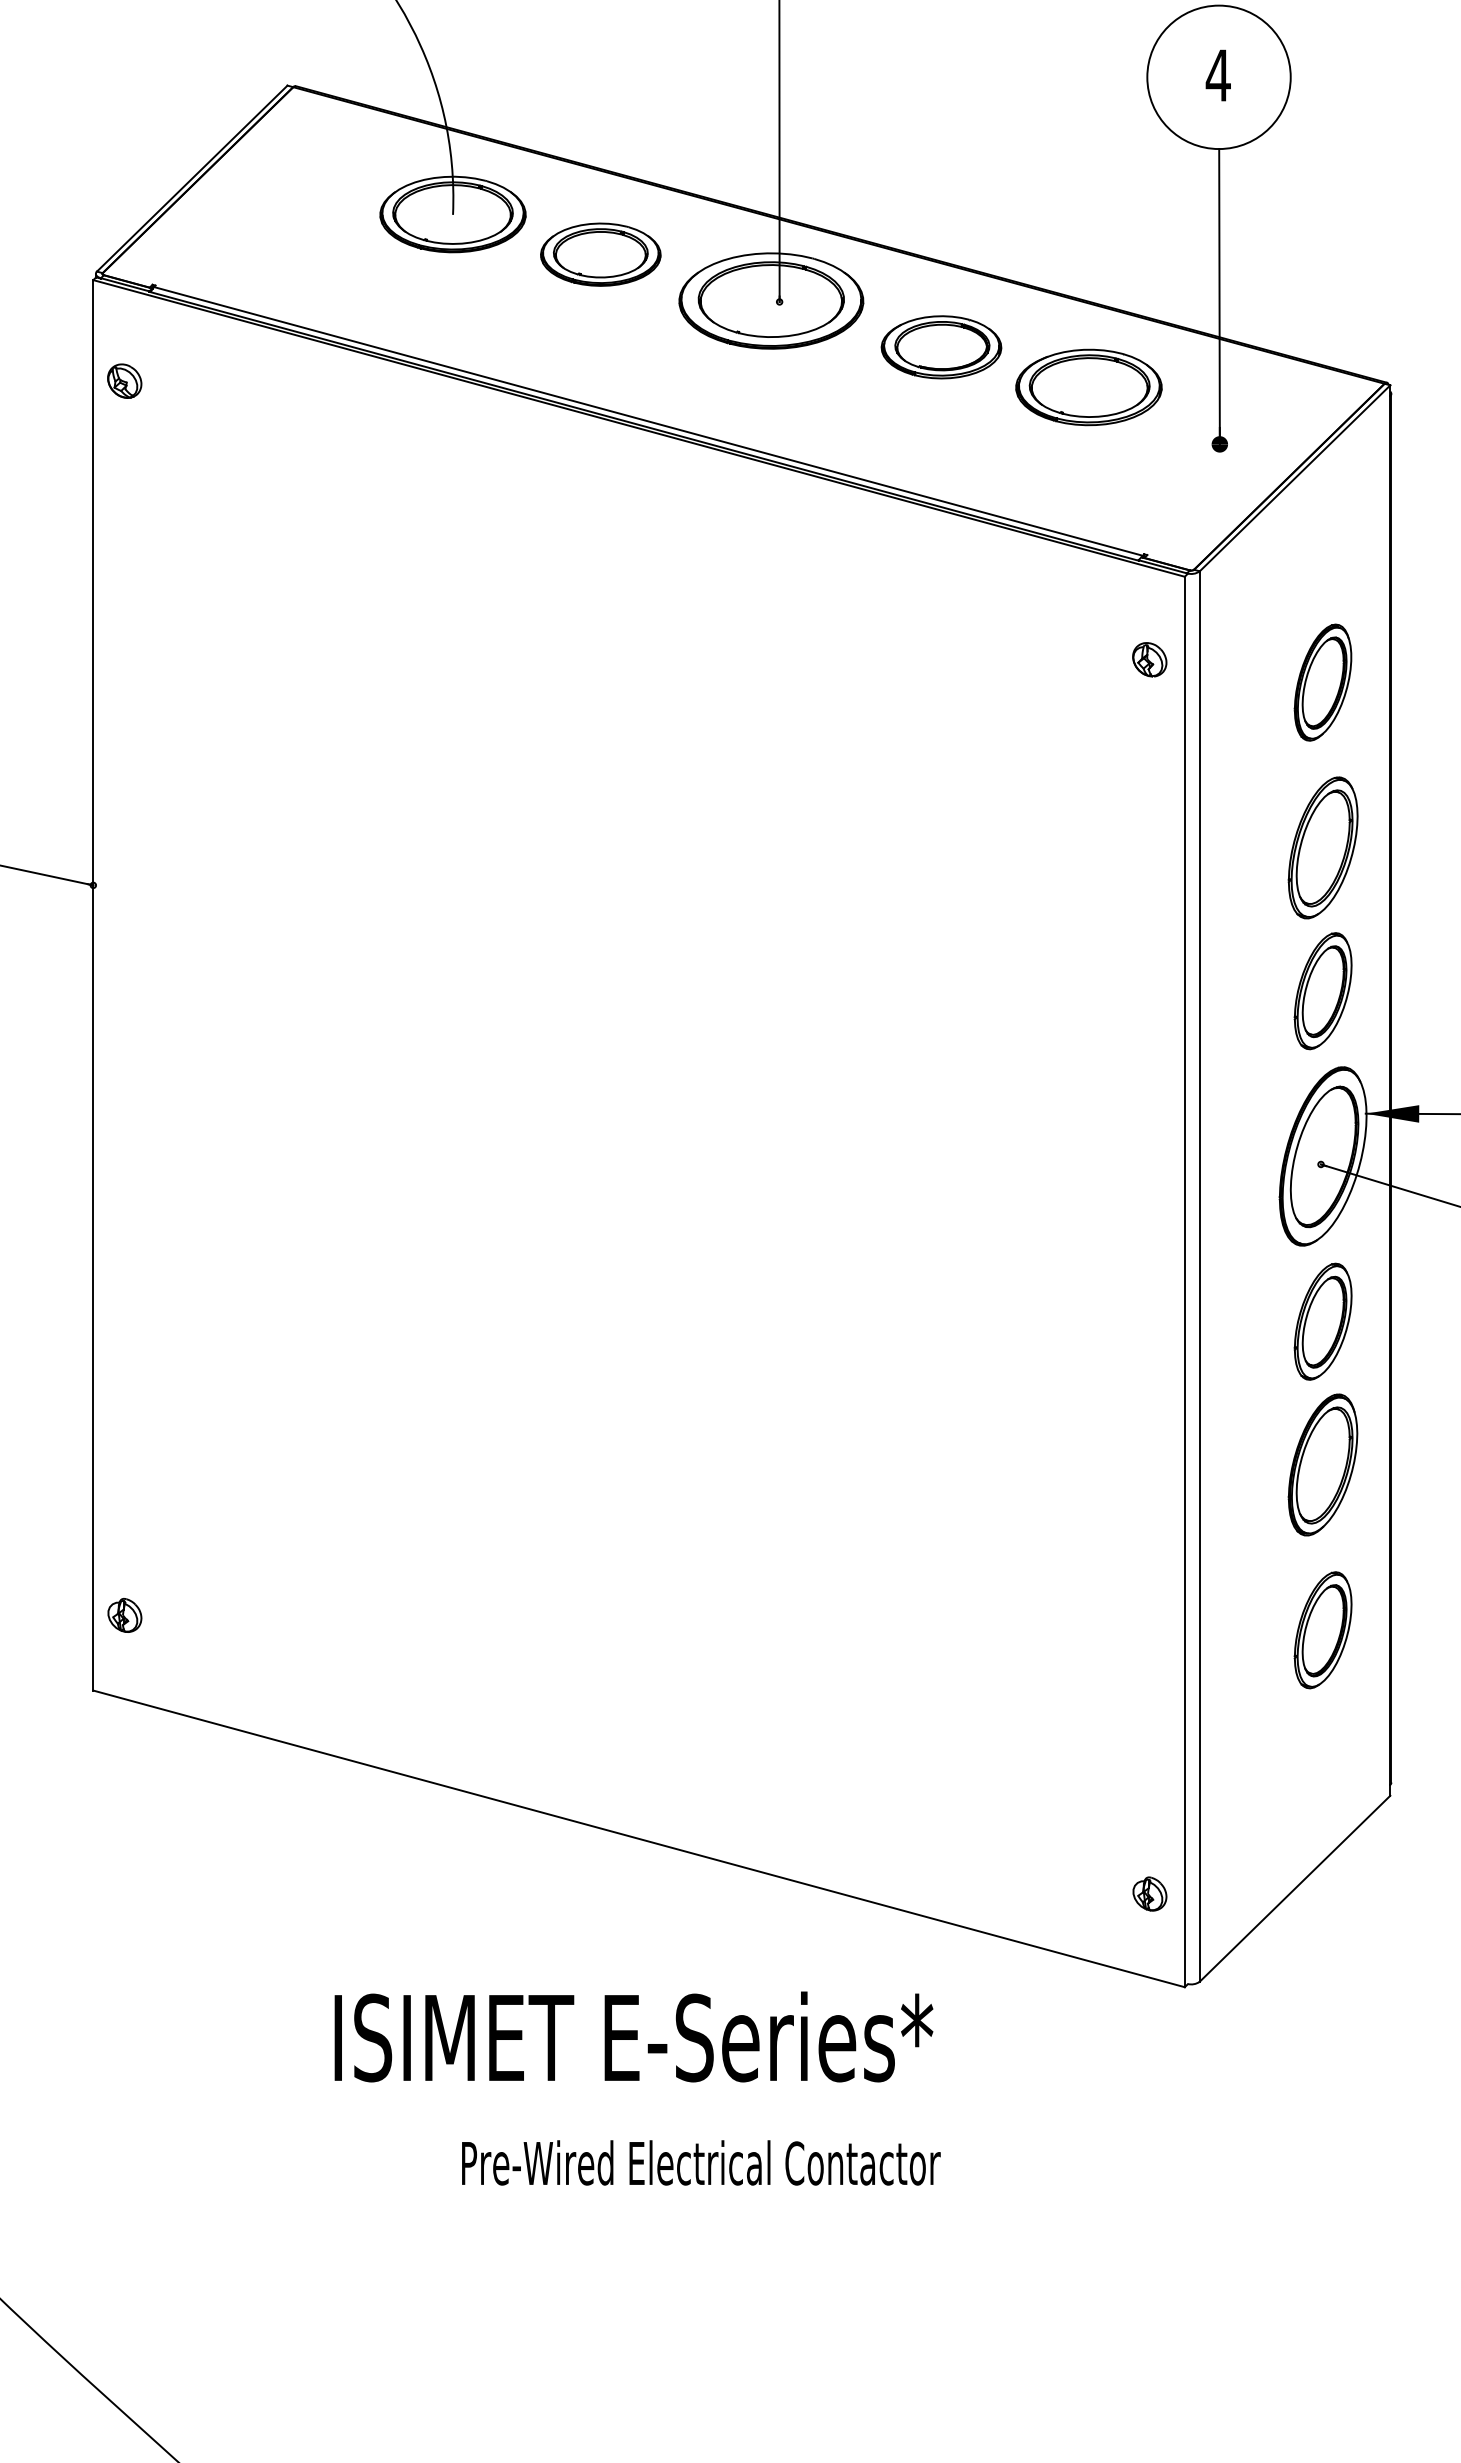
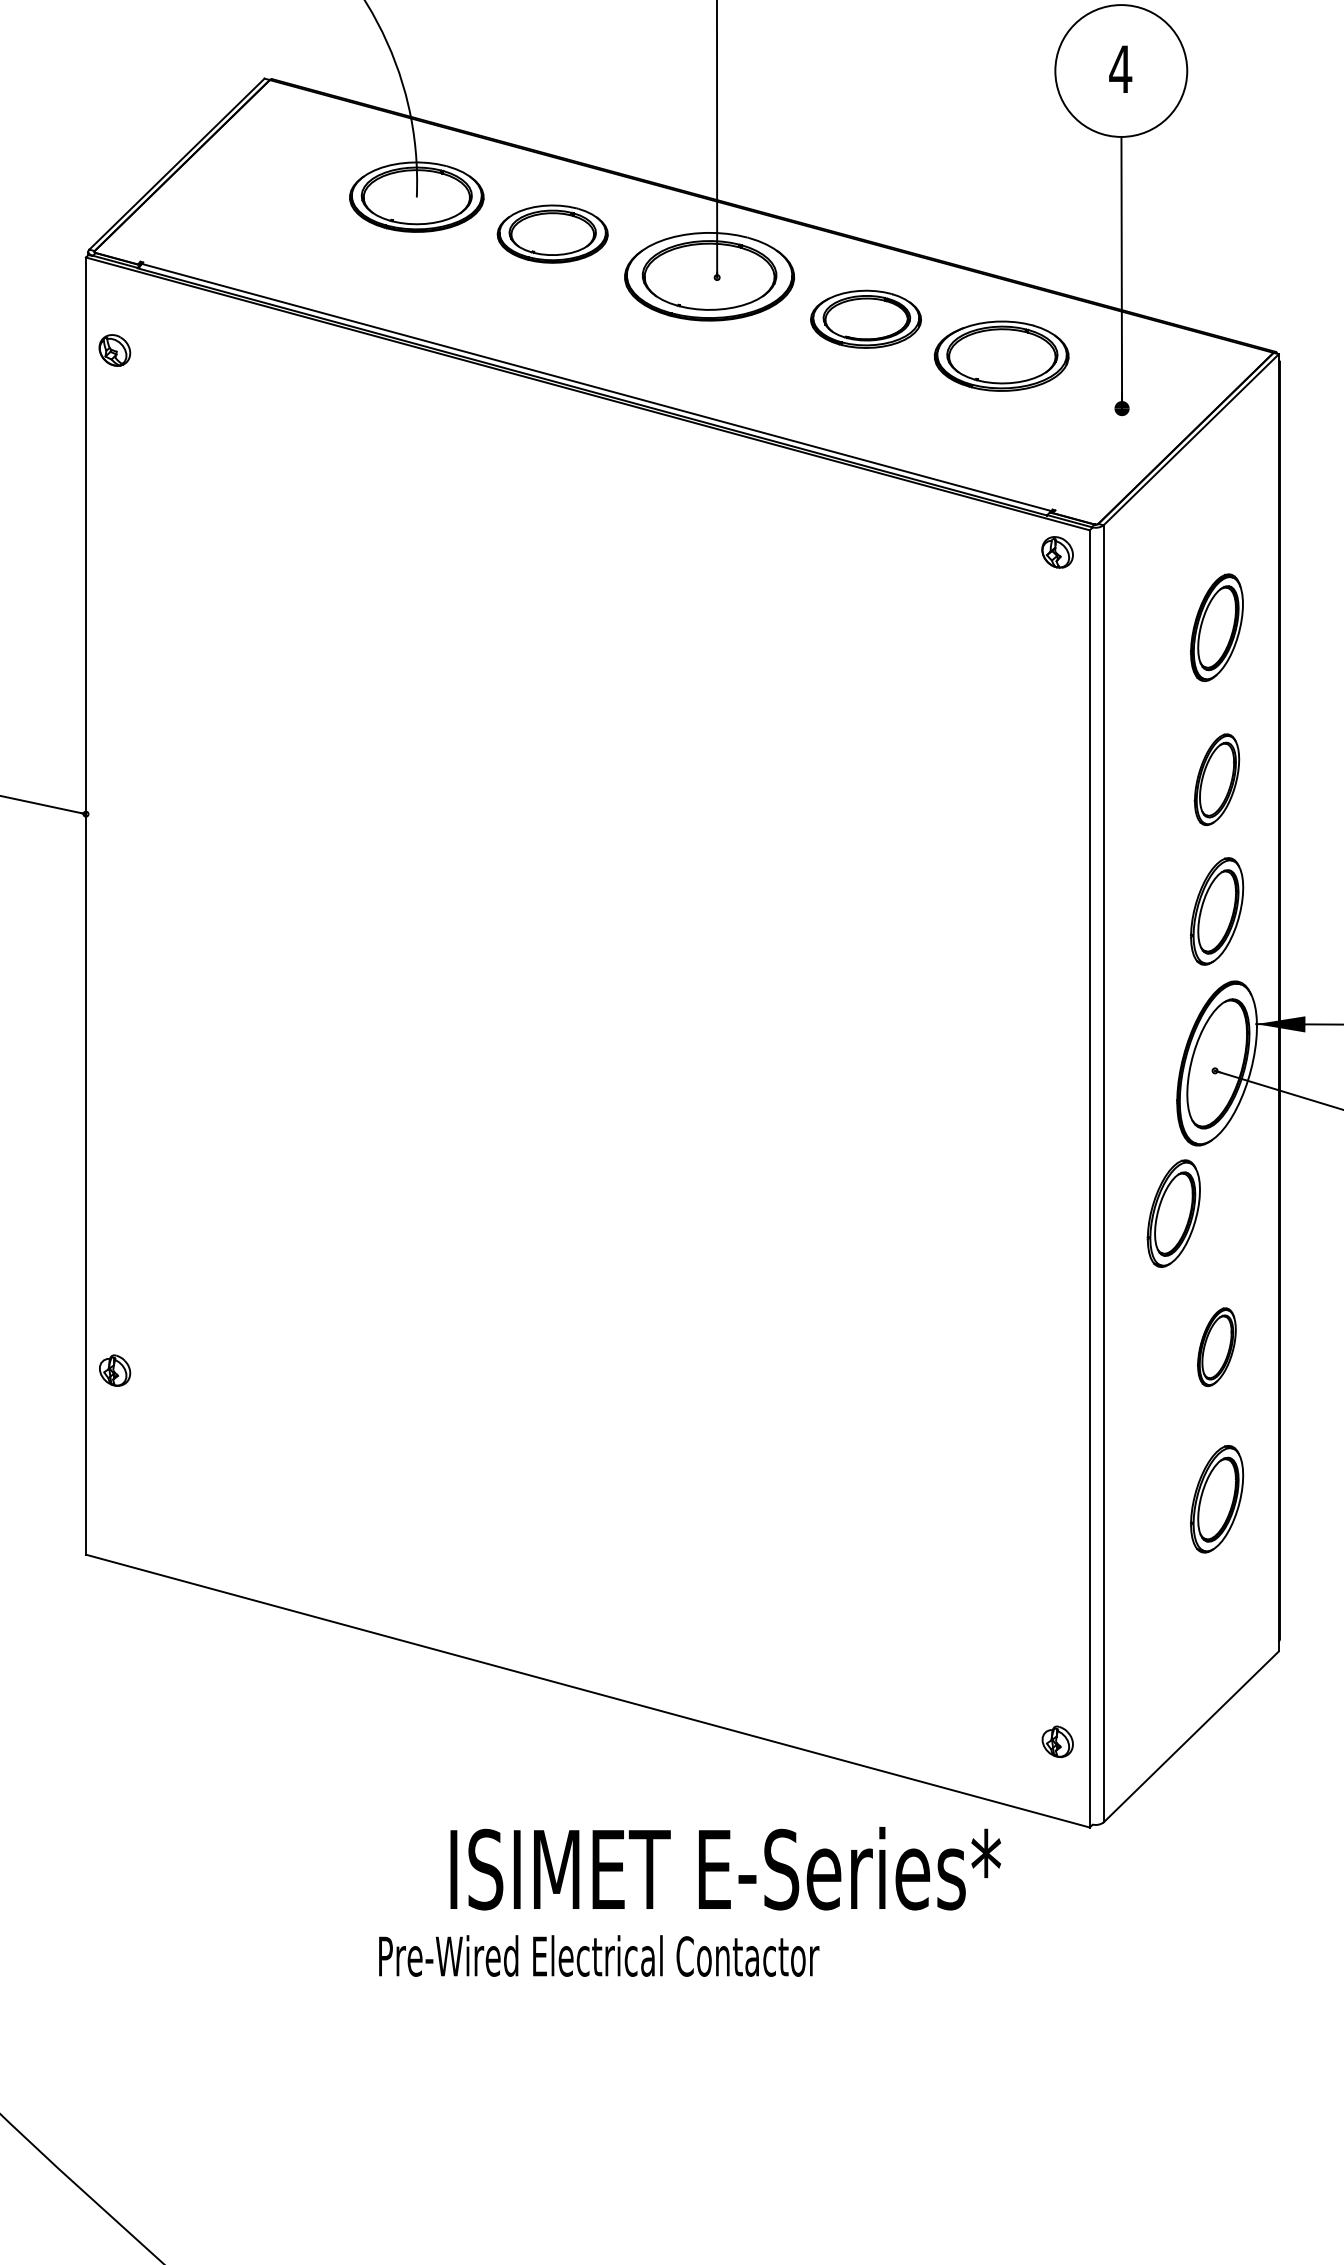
part: (1149, 659) -> (1057, 552), moved
part: (1322, 847) -> (1216, 779), size x0.7
part: (1322, 1321) -> (1173, 1213), moved
part: (1322, 1464) -> (1216, 1346), size x0.6
part: (124, 1615) -> (114, 1370), moved
text: (633, 2036) -> (725, 1868), moved
text: (701, 2162) -> (599, 1955), moved

